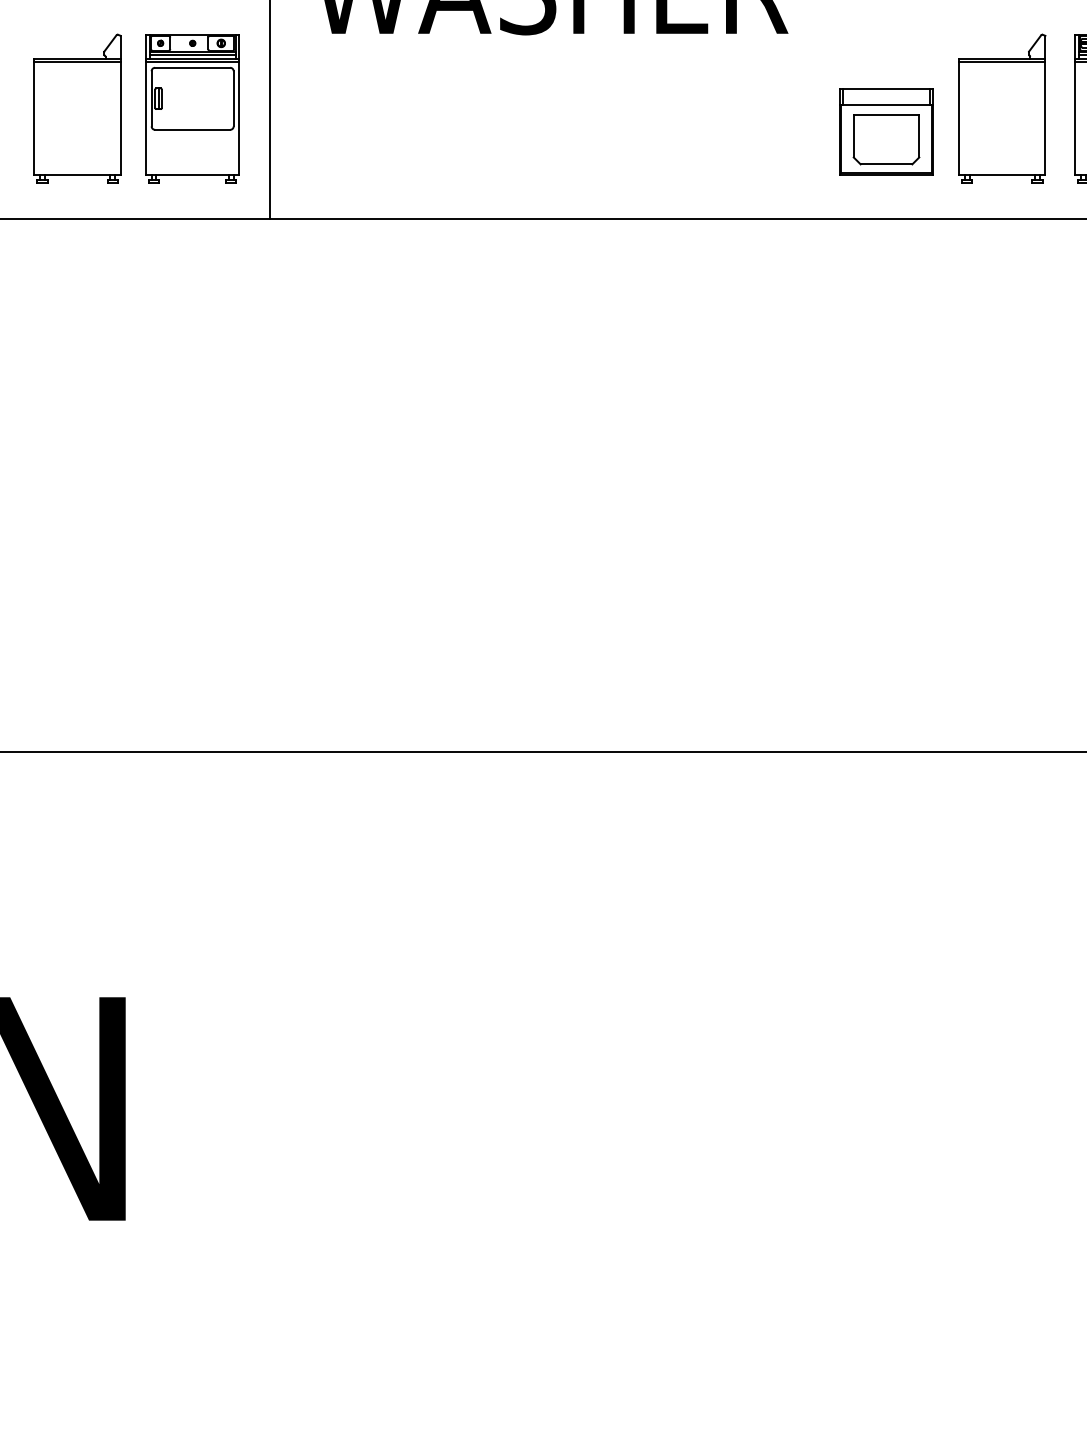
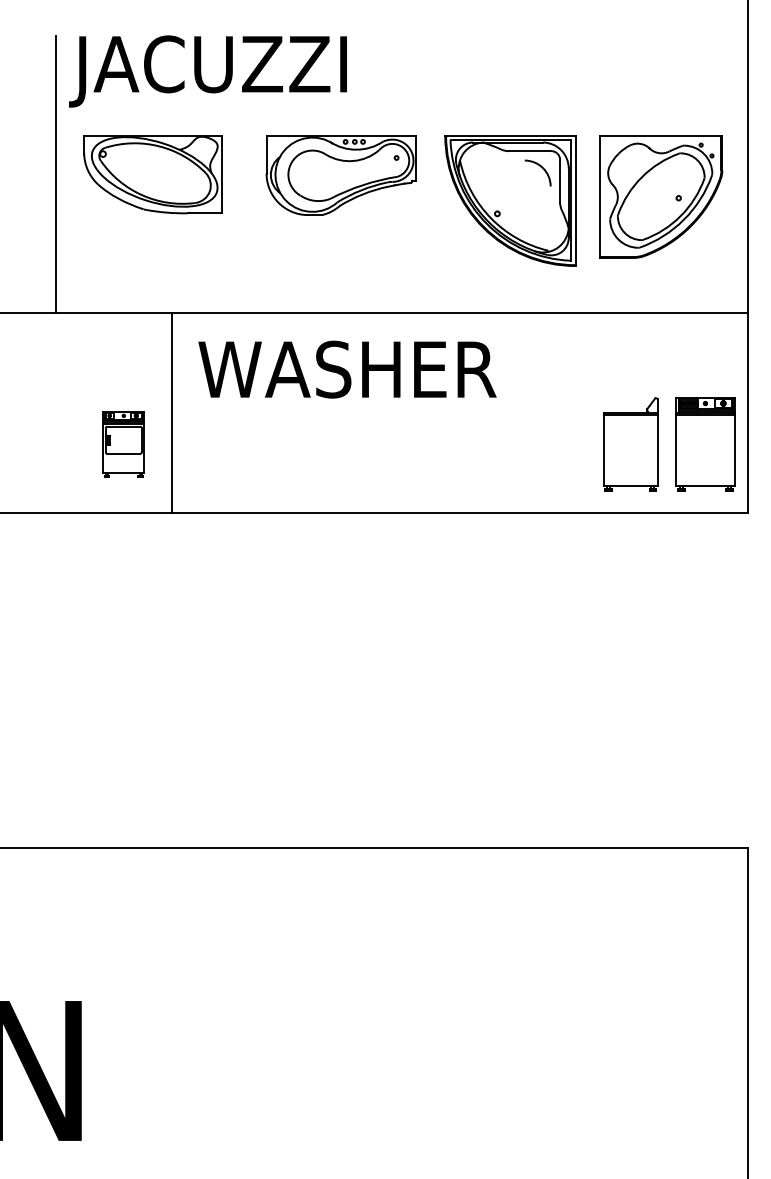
part: (77, 108) -> (51, 444), removed
part: (192, 108) -> (123, 444), size x0.7
part: (885, 130) -> (557, 458), removed

